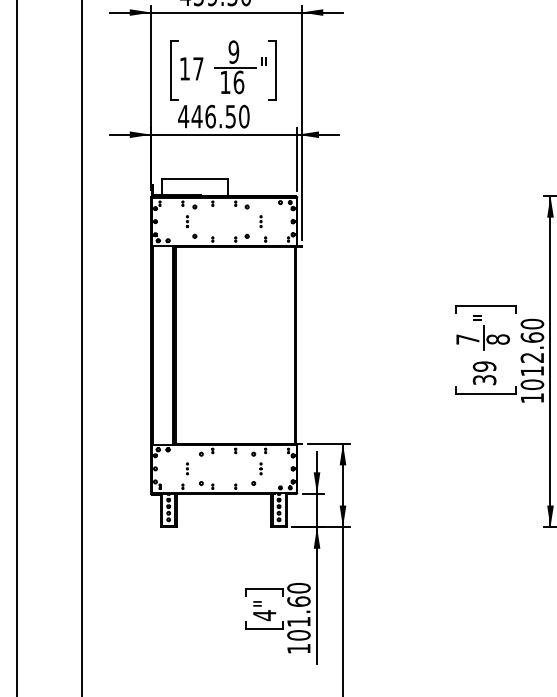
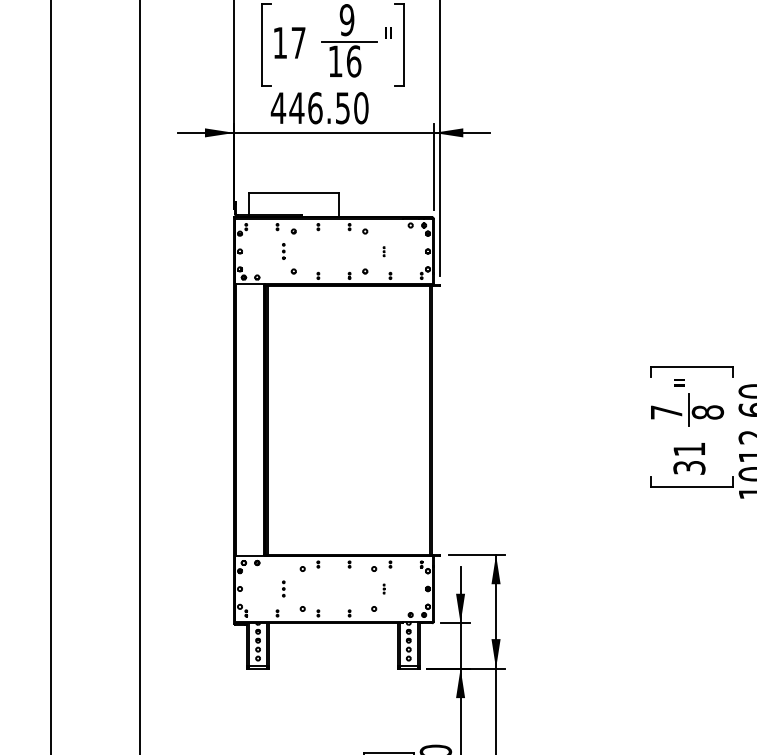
part: (260, 221) -> (383, 251), size x0.6
text: (484, 366) -> (689, 449), 39 -> 31
part: (260, 468) -> (383, 588), size x0.6

